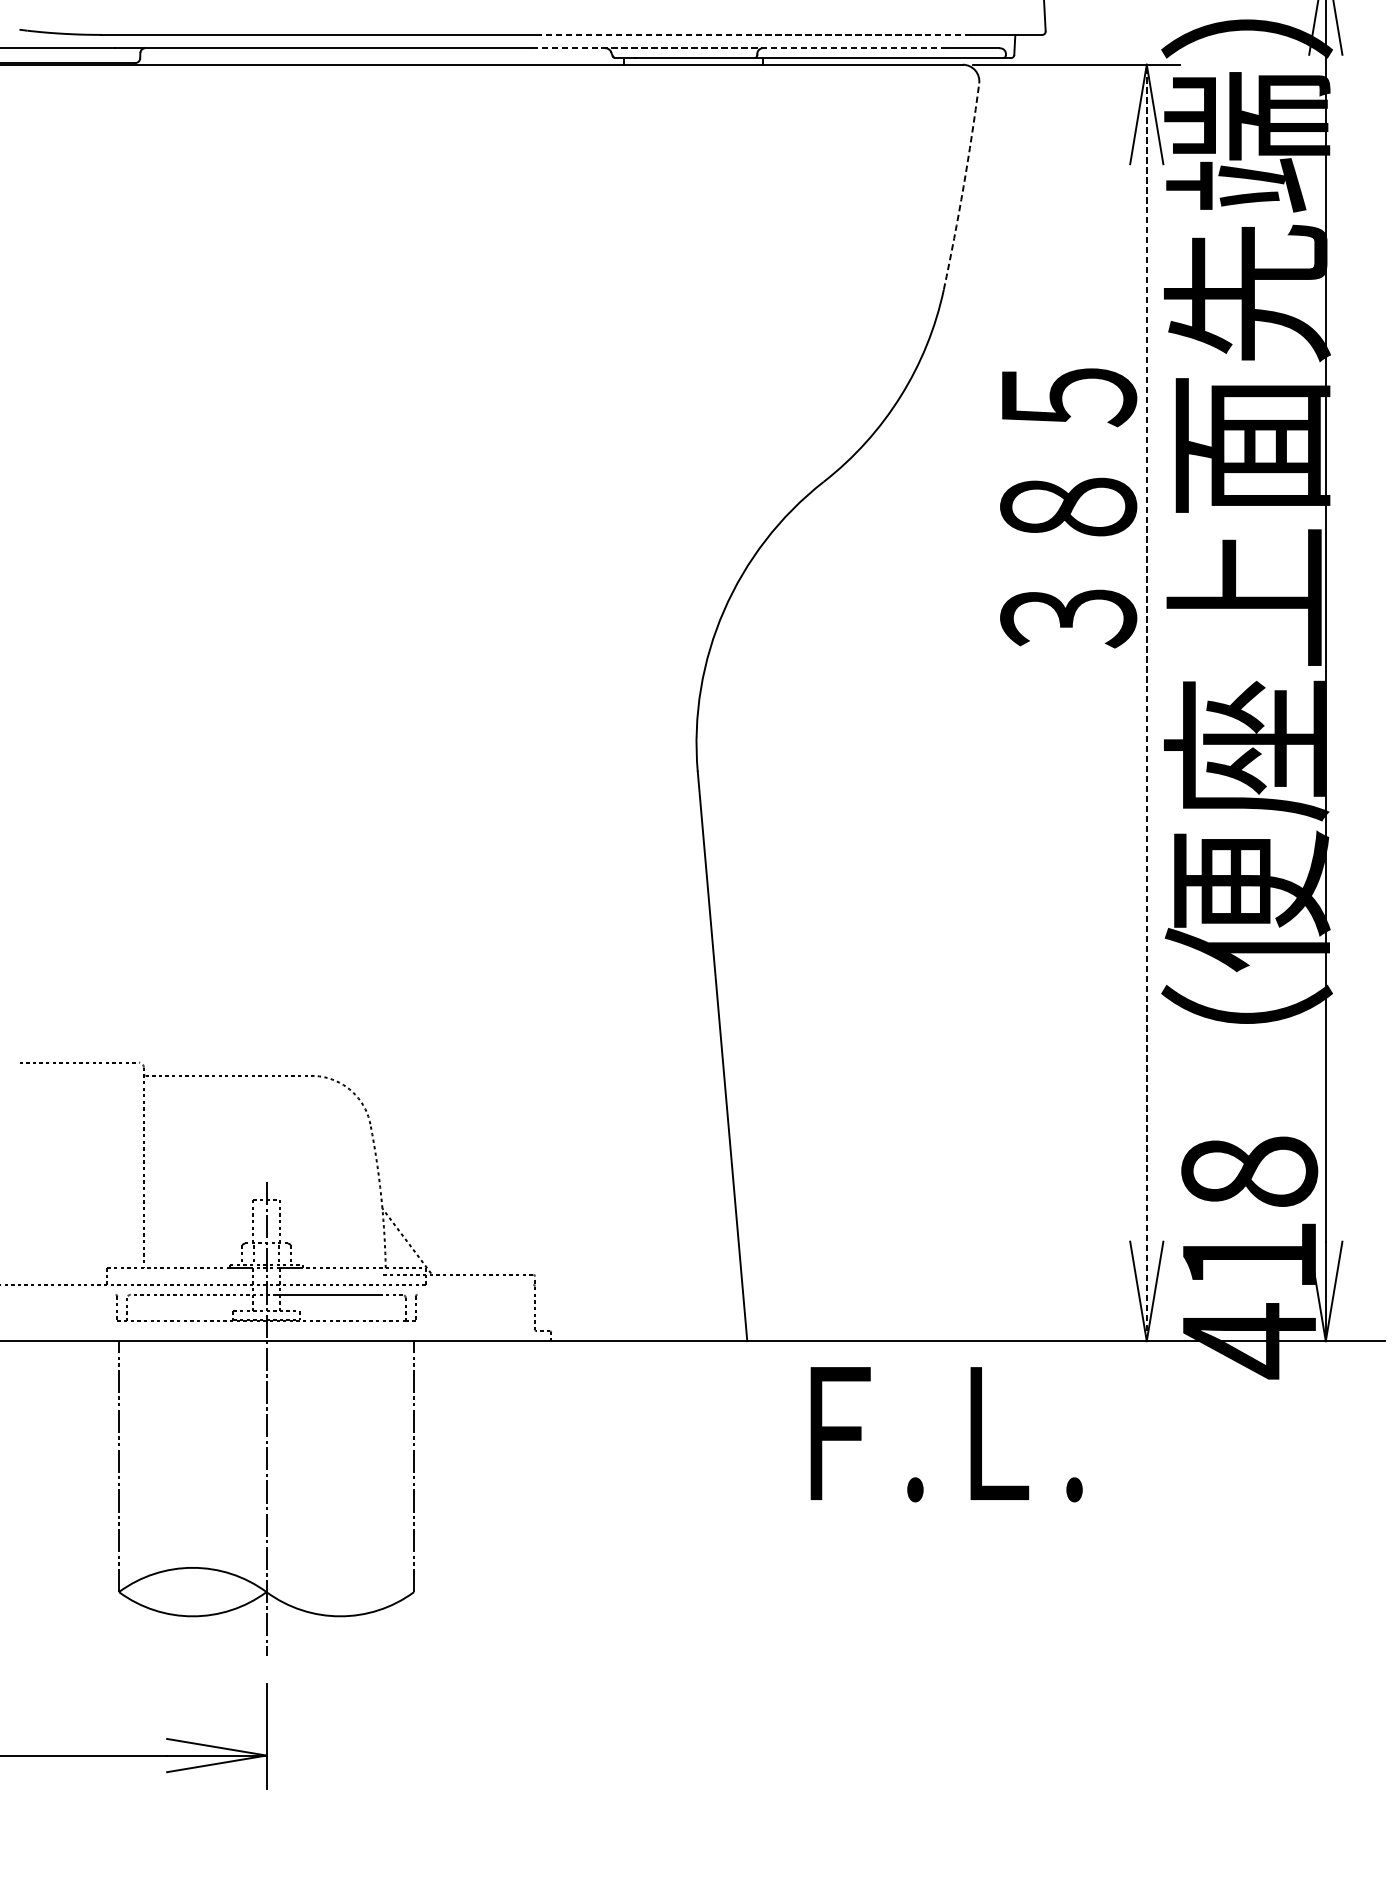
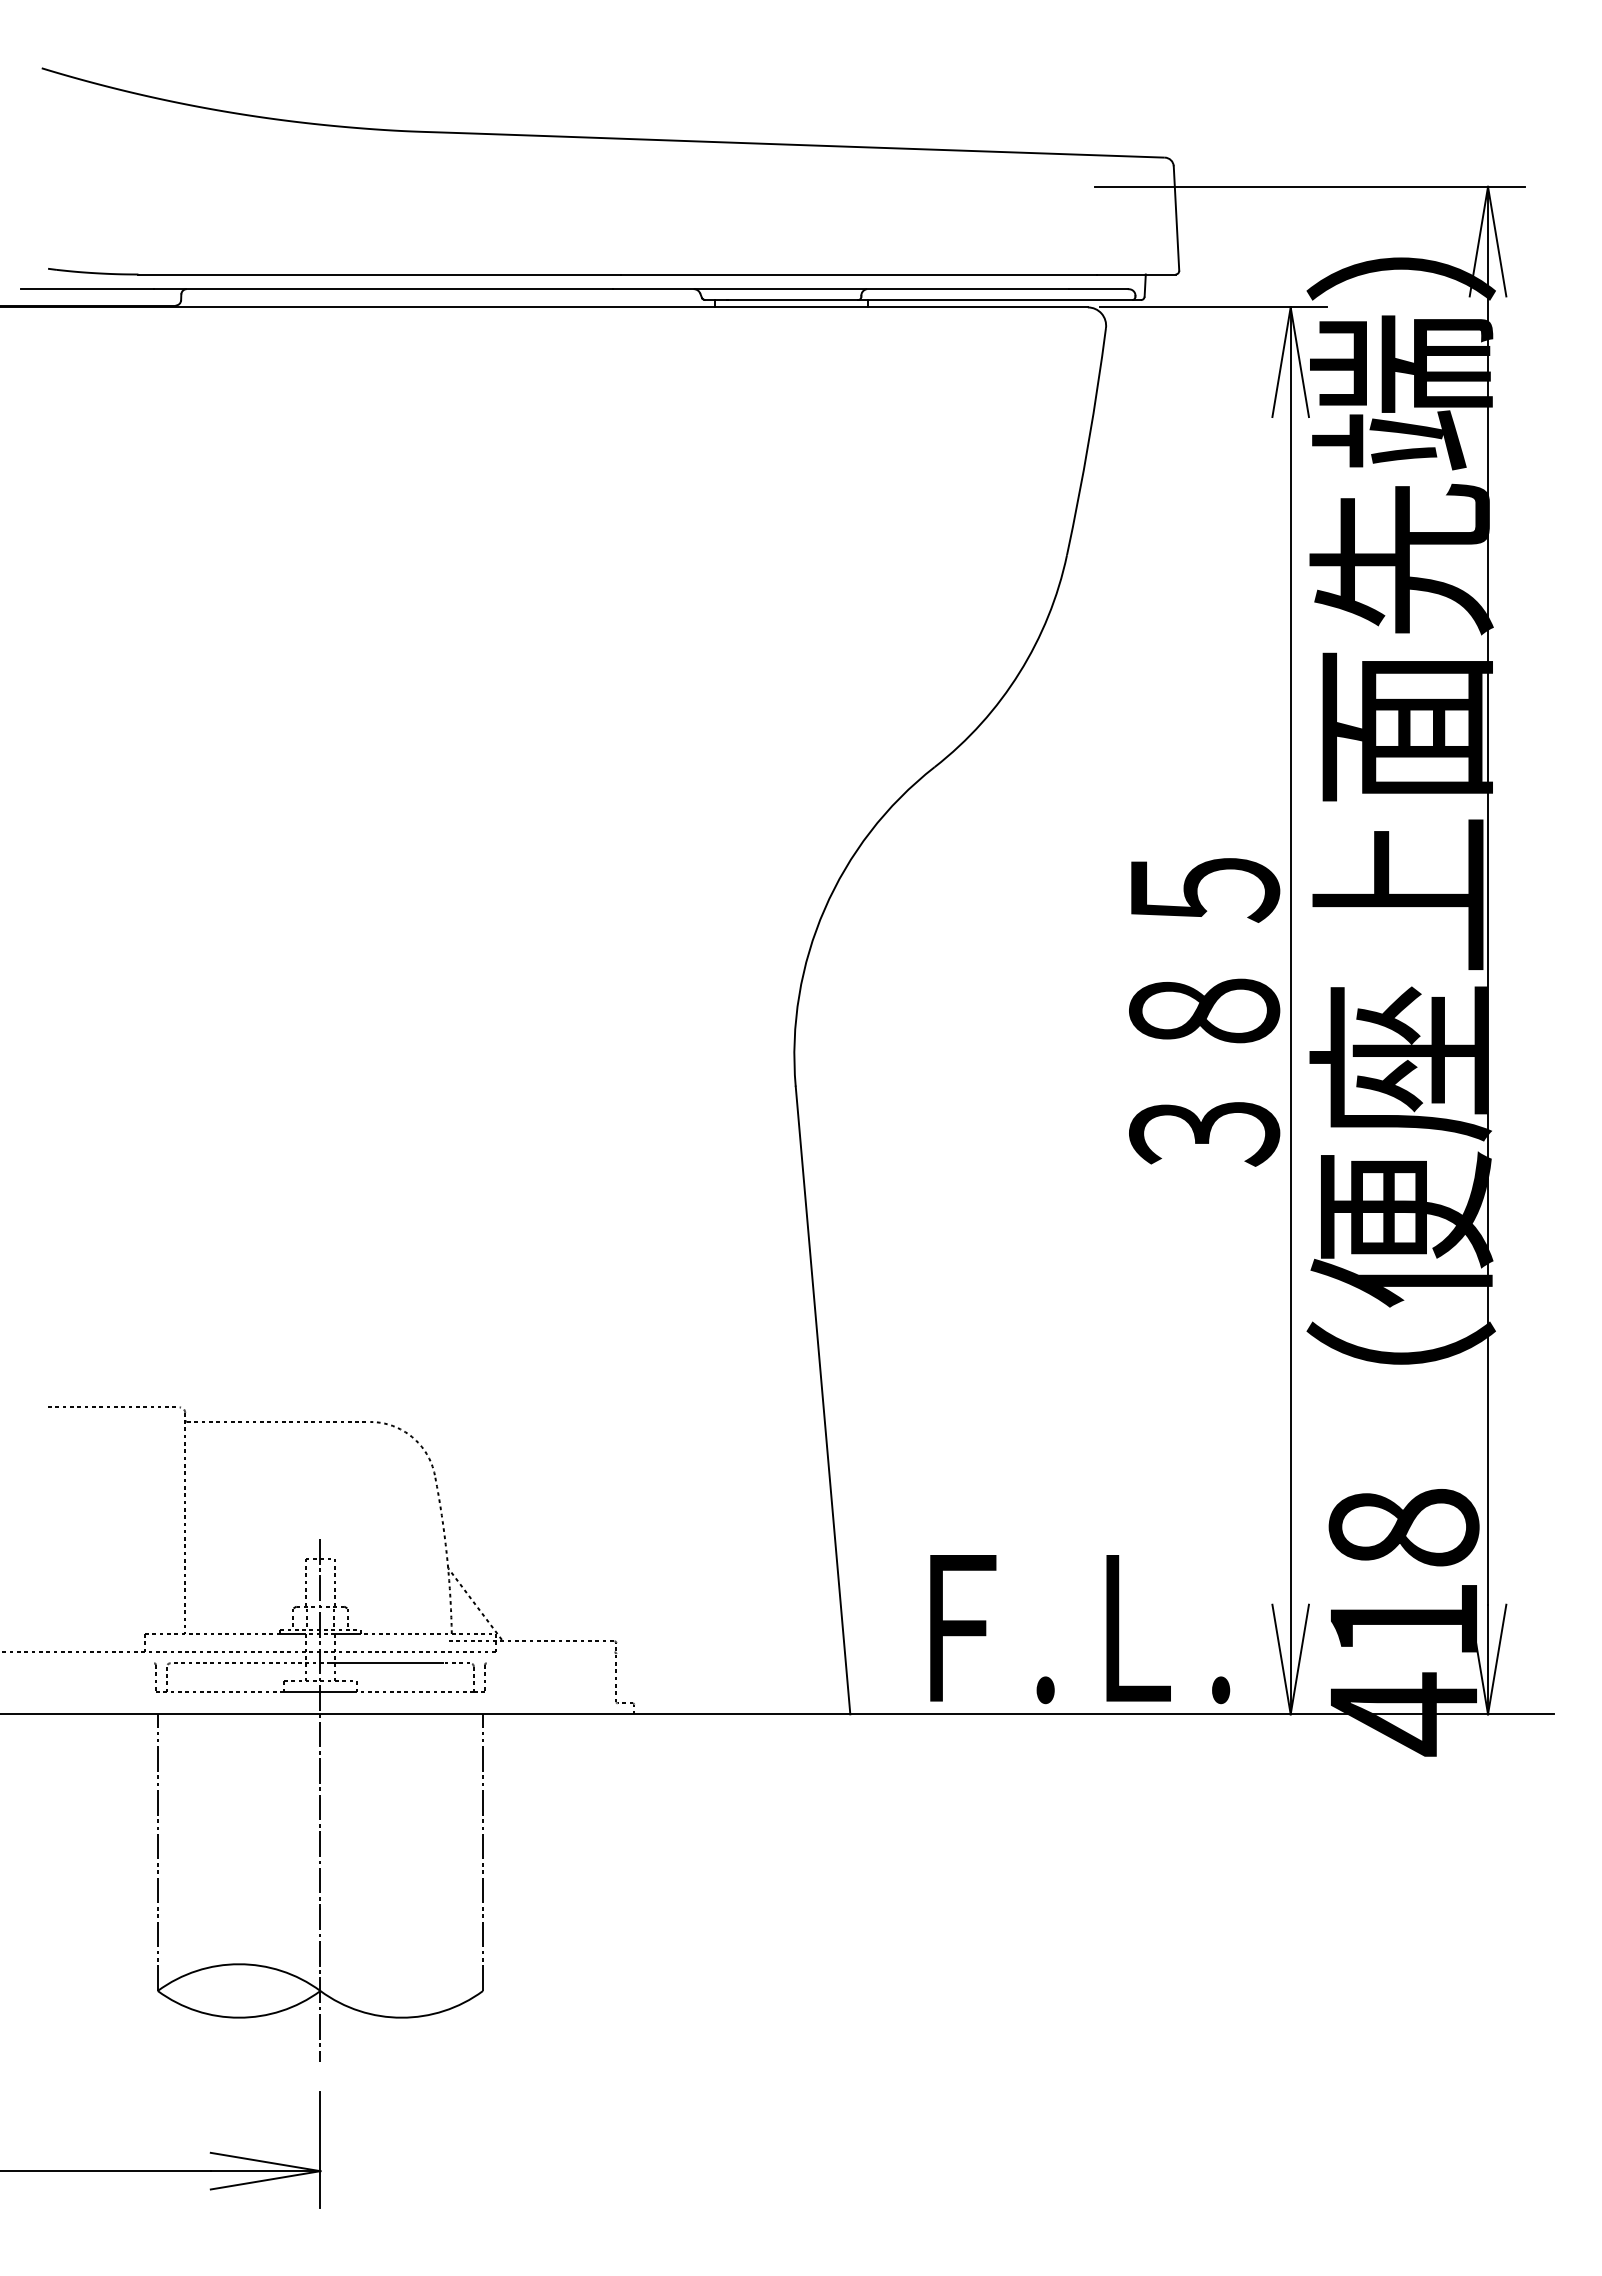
line: (754, 34) -> (858, 274), dashed -> solid
line: (739, 48) -> (841, 289), dashed -> solid
arc: (963, 187) -> (1088, 442), dashed -> solid
text: (1068, 508) -> (1204, 1012), moved
line: (1146, 702) -> (1290, 1010), dashed -> solid
text: (947, 1434) -> (1080, 1629), moved

